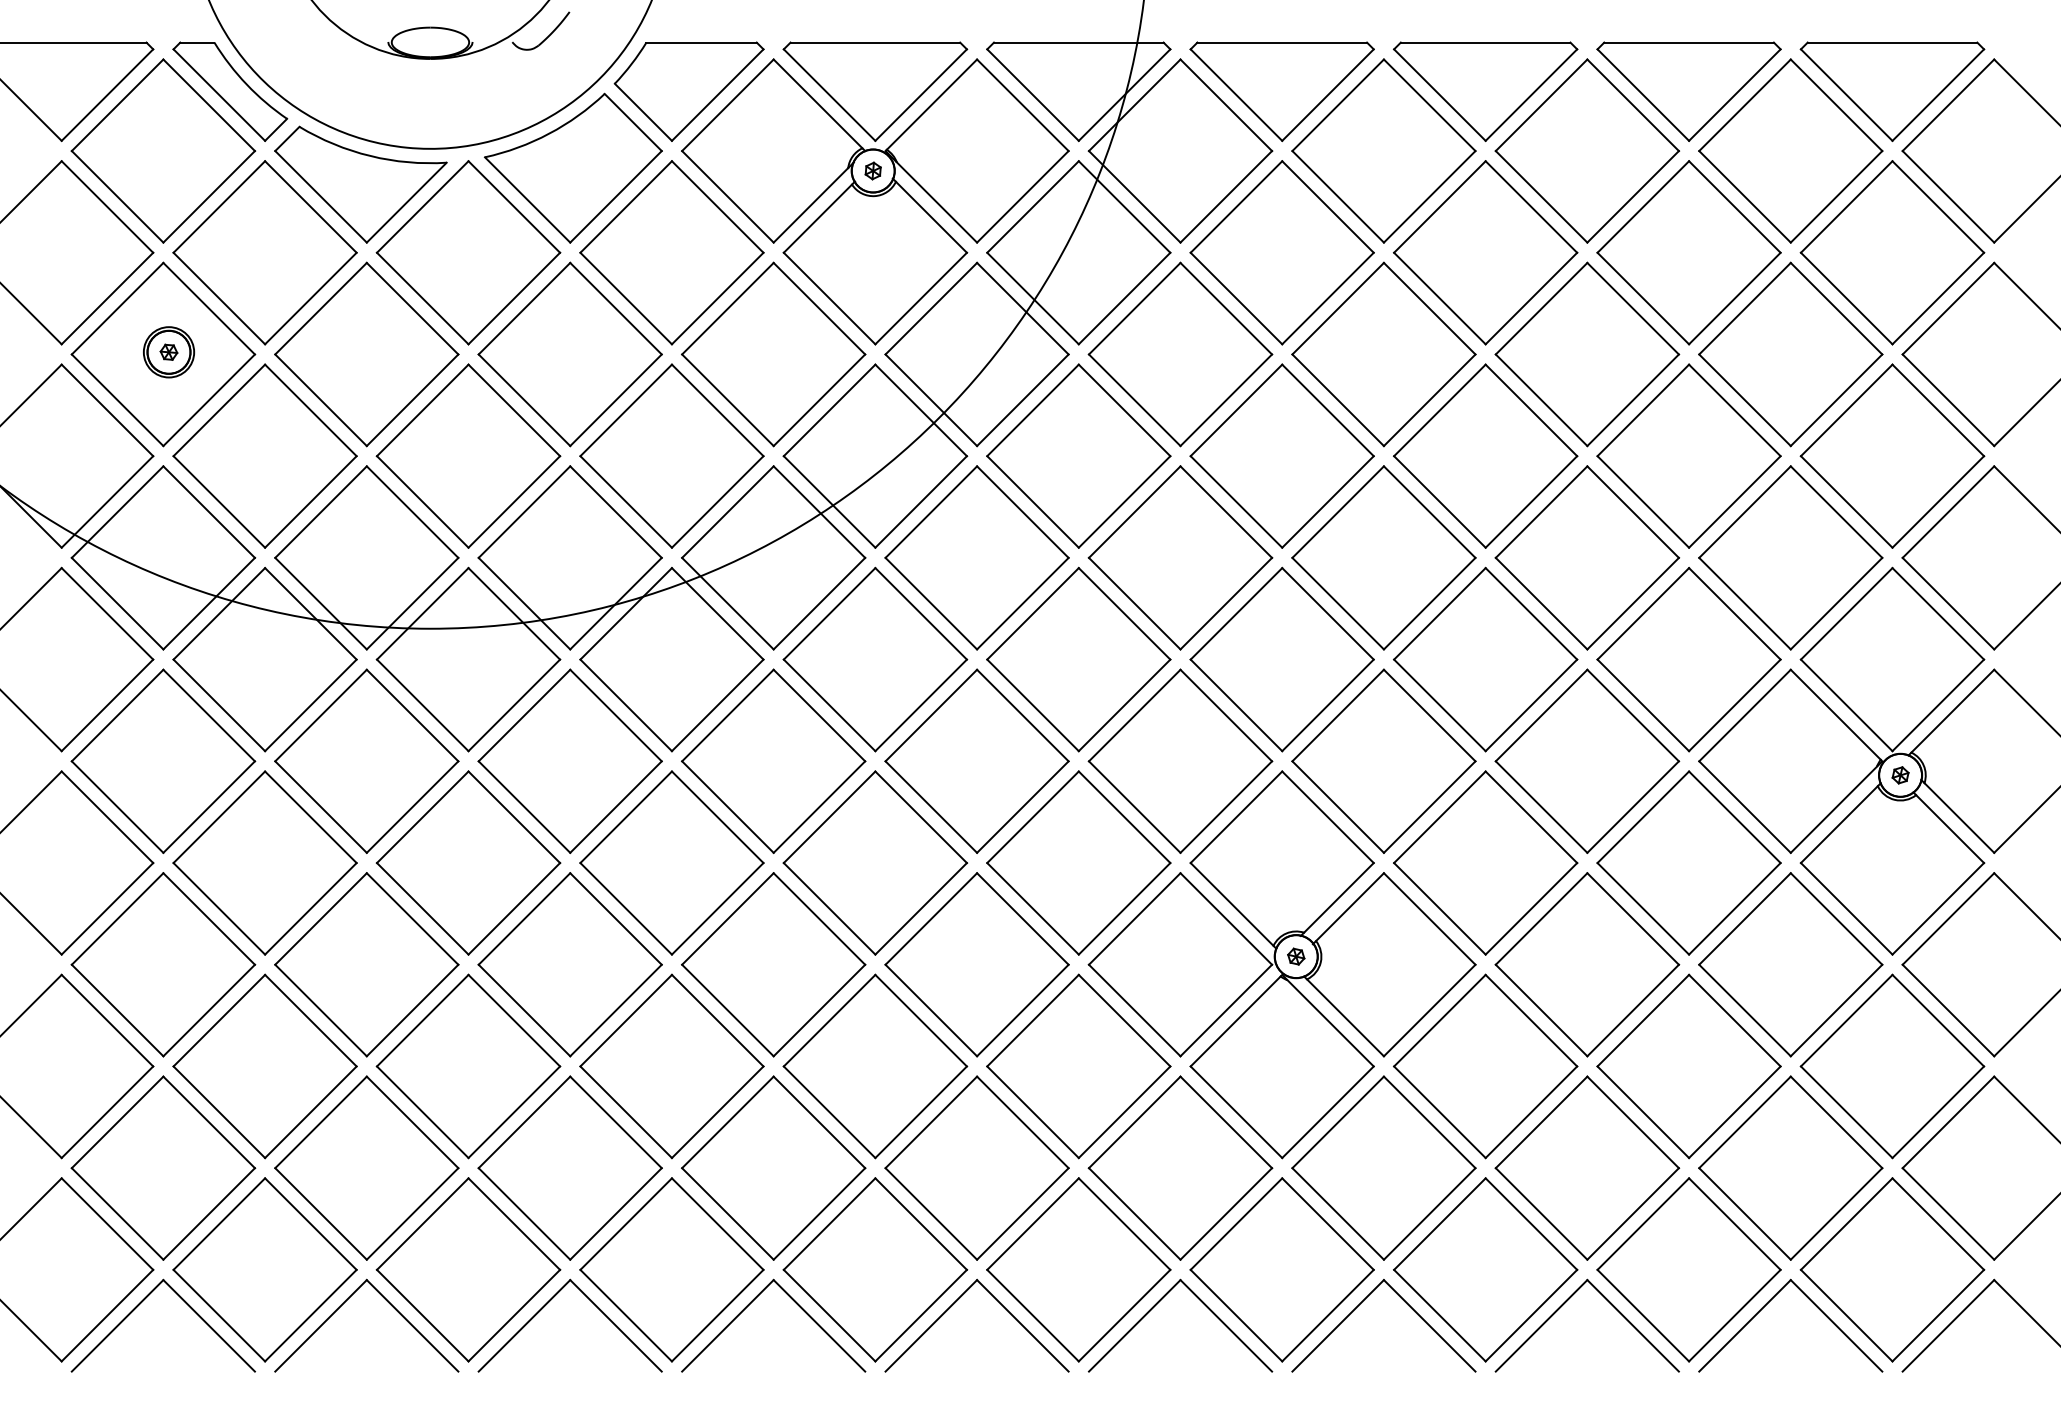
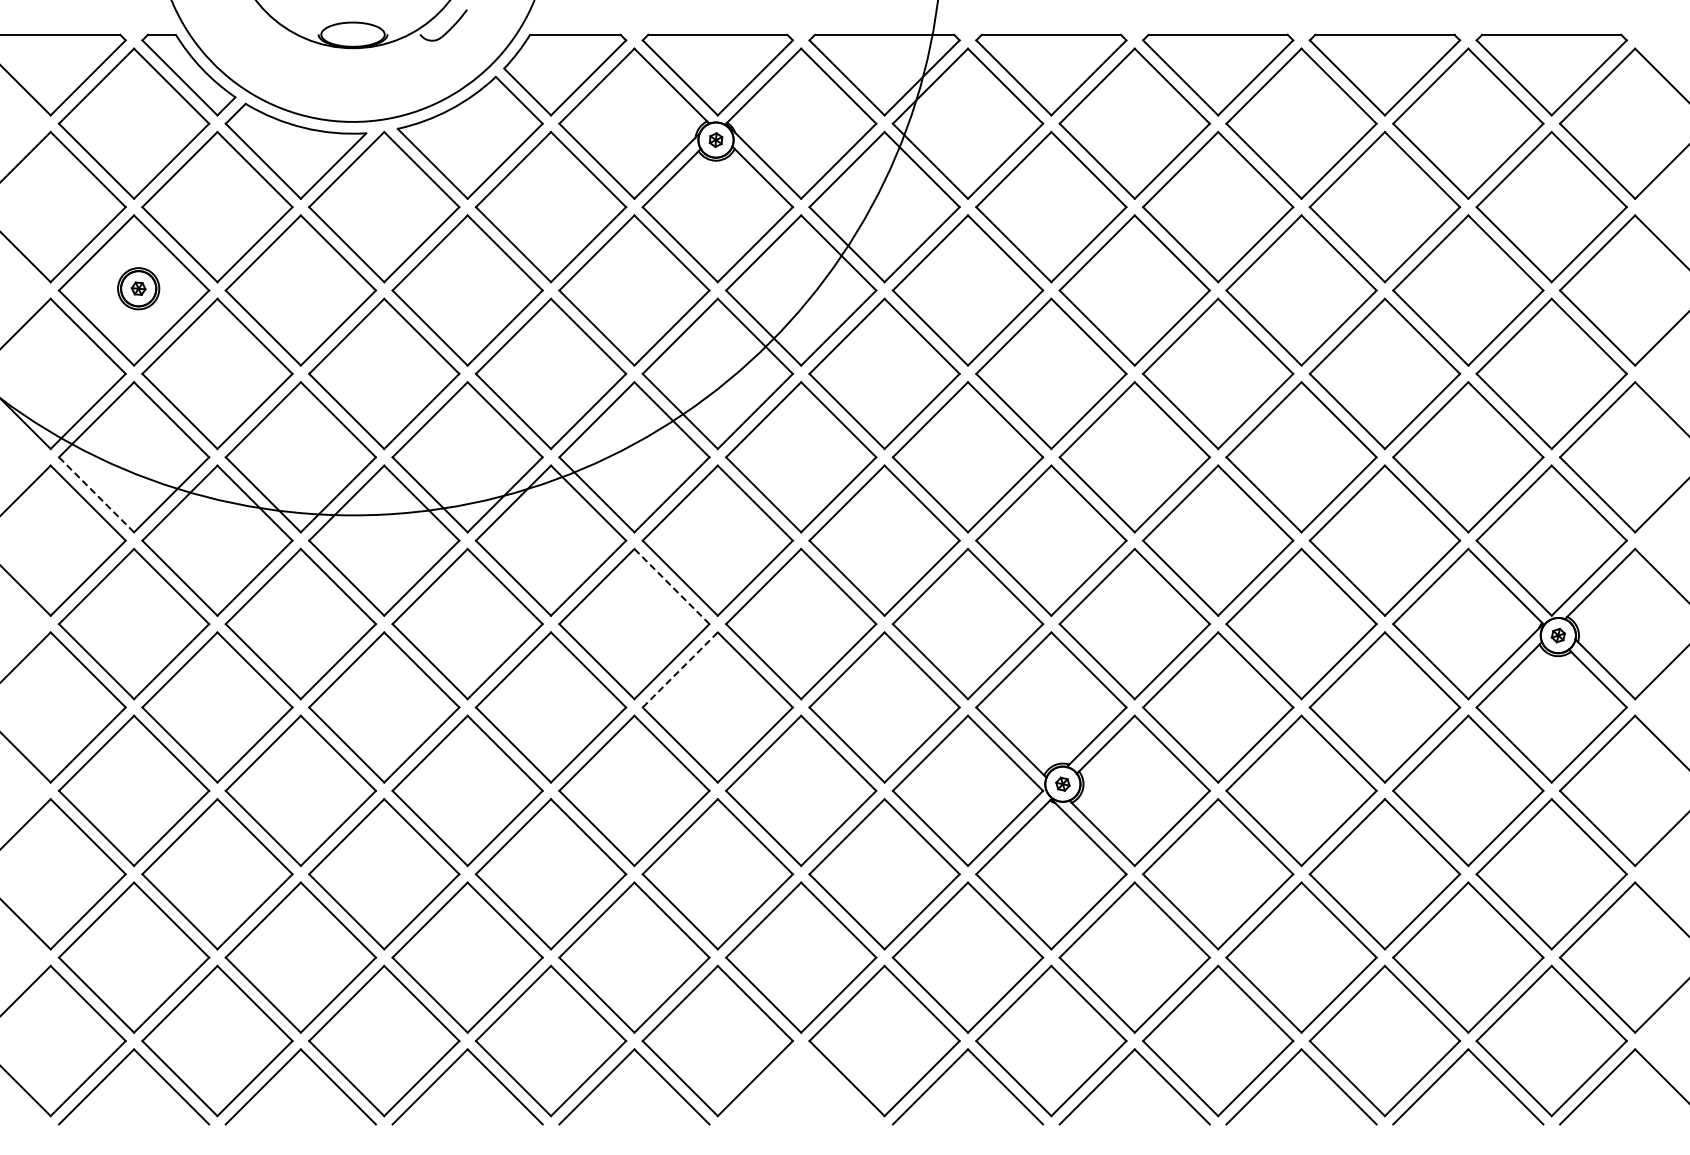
line: (117, 603) -> (96, 494), solid -> dashed
line: (818, 715) -> (671, 586), solid -> dashed
line: (829, 816) -> (680, 669), solid -> dashed
part: (998, 1303) -> (818, 1068), removed

